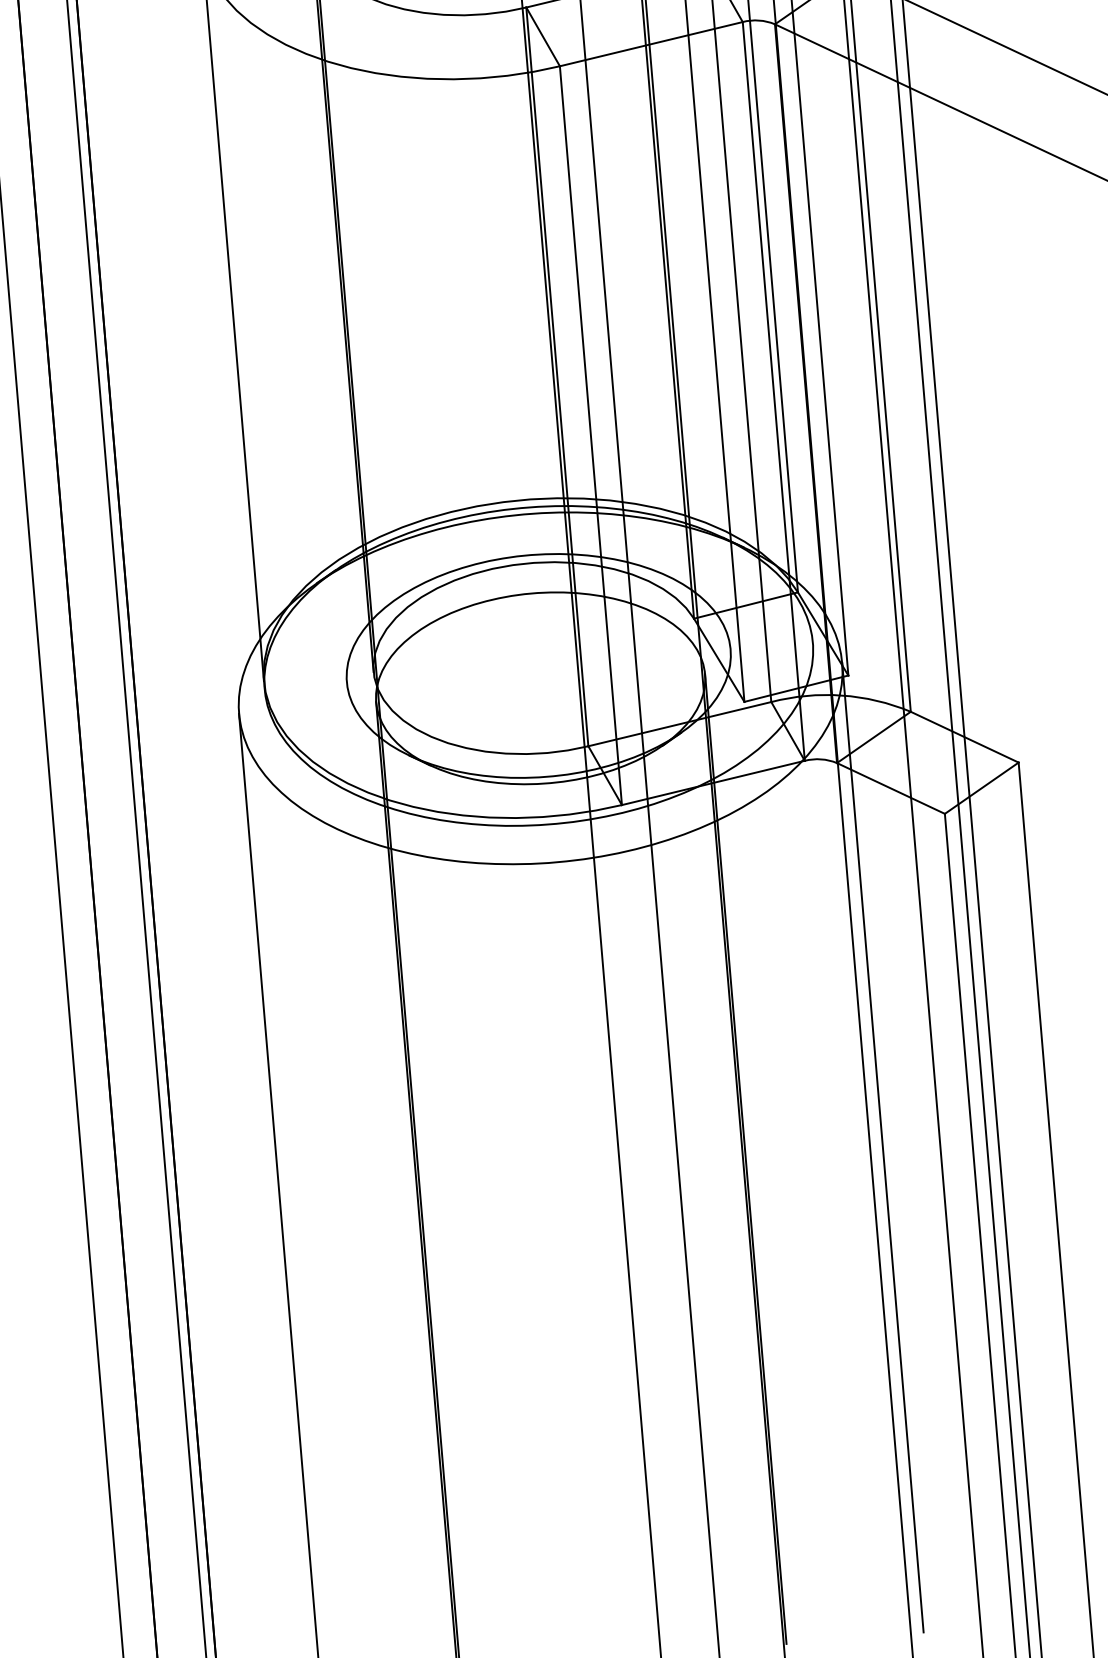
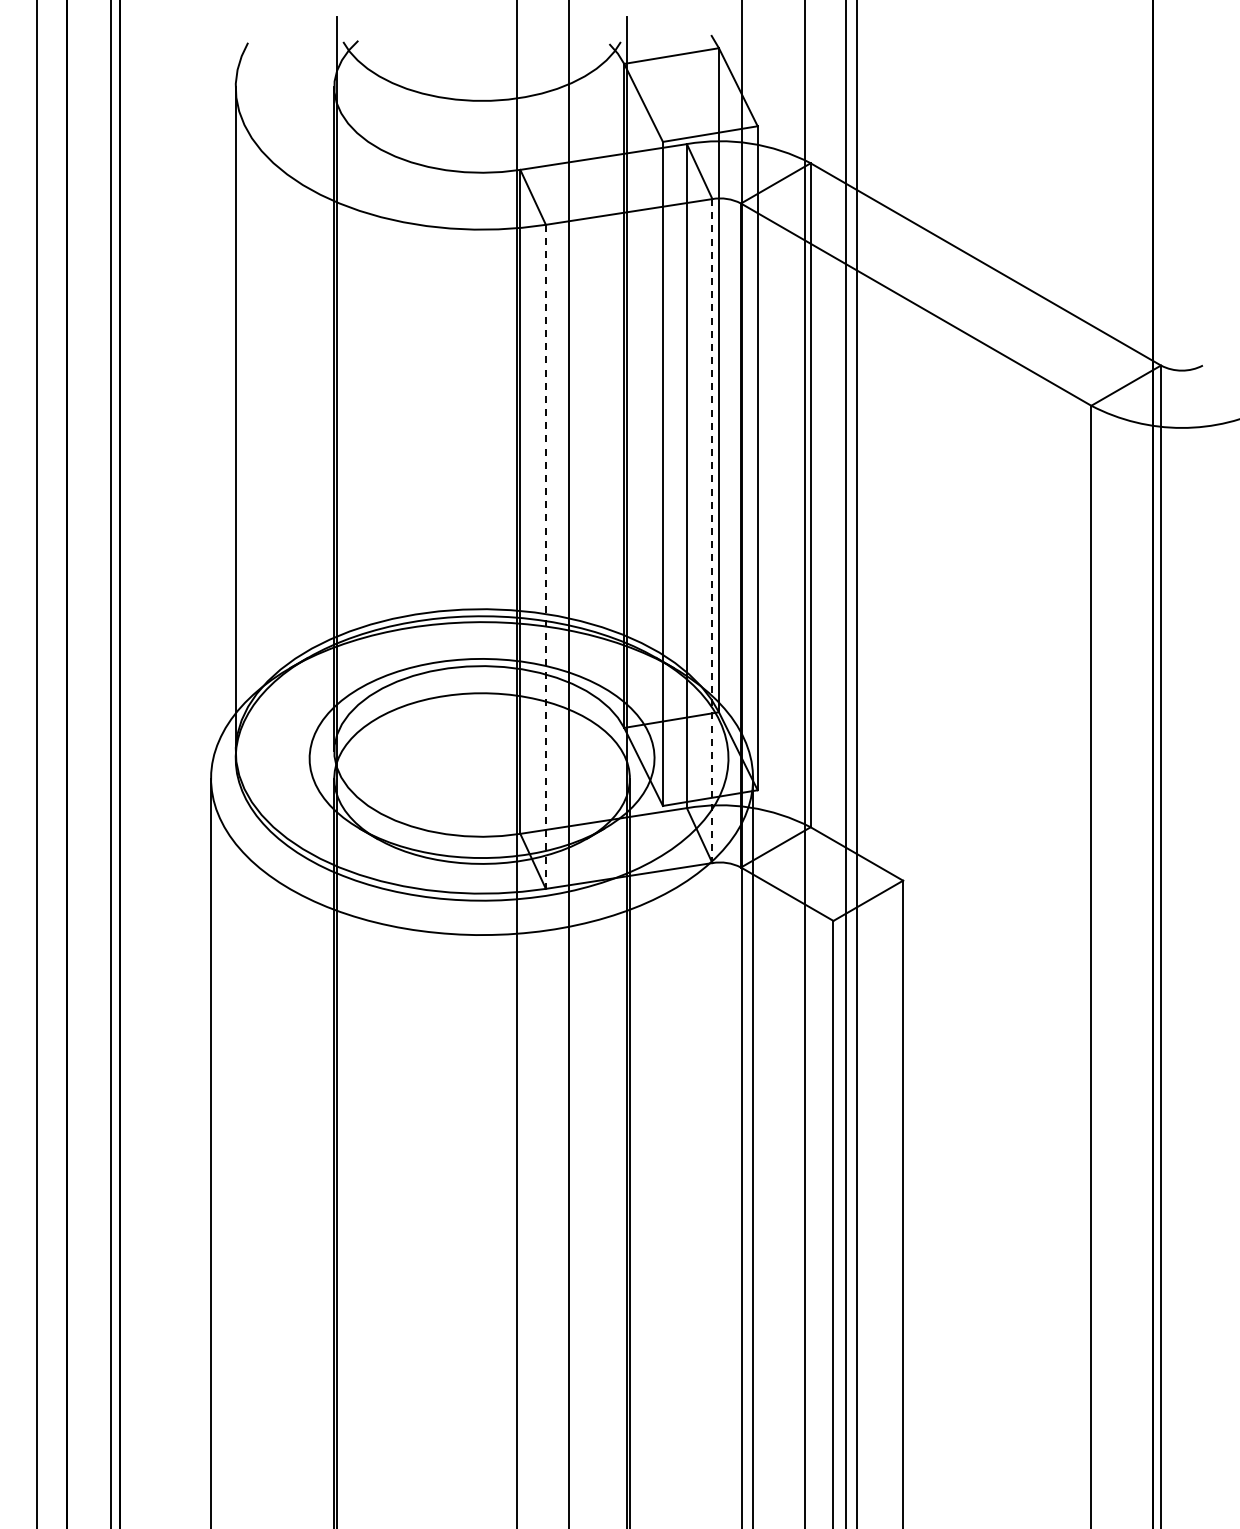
line: (773, 391) -> (712, 531), solid -> dashed
line: (590, 436) -> (545, 557), solid -> dashed

